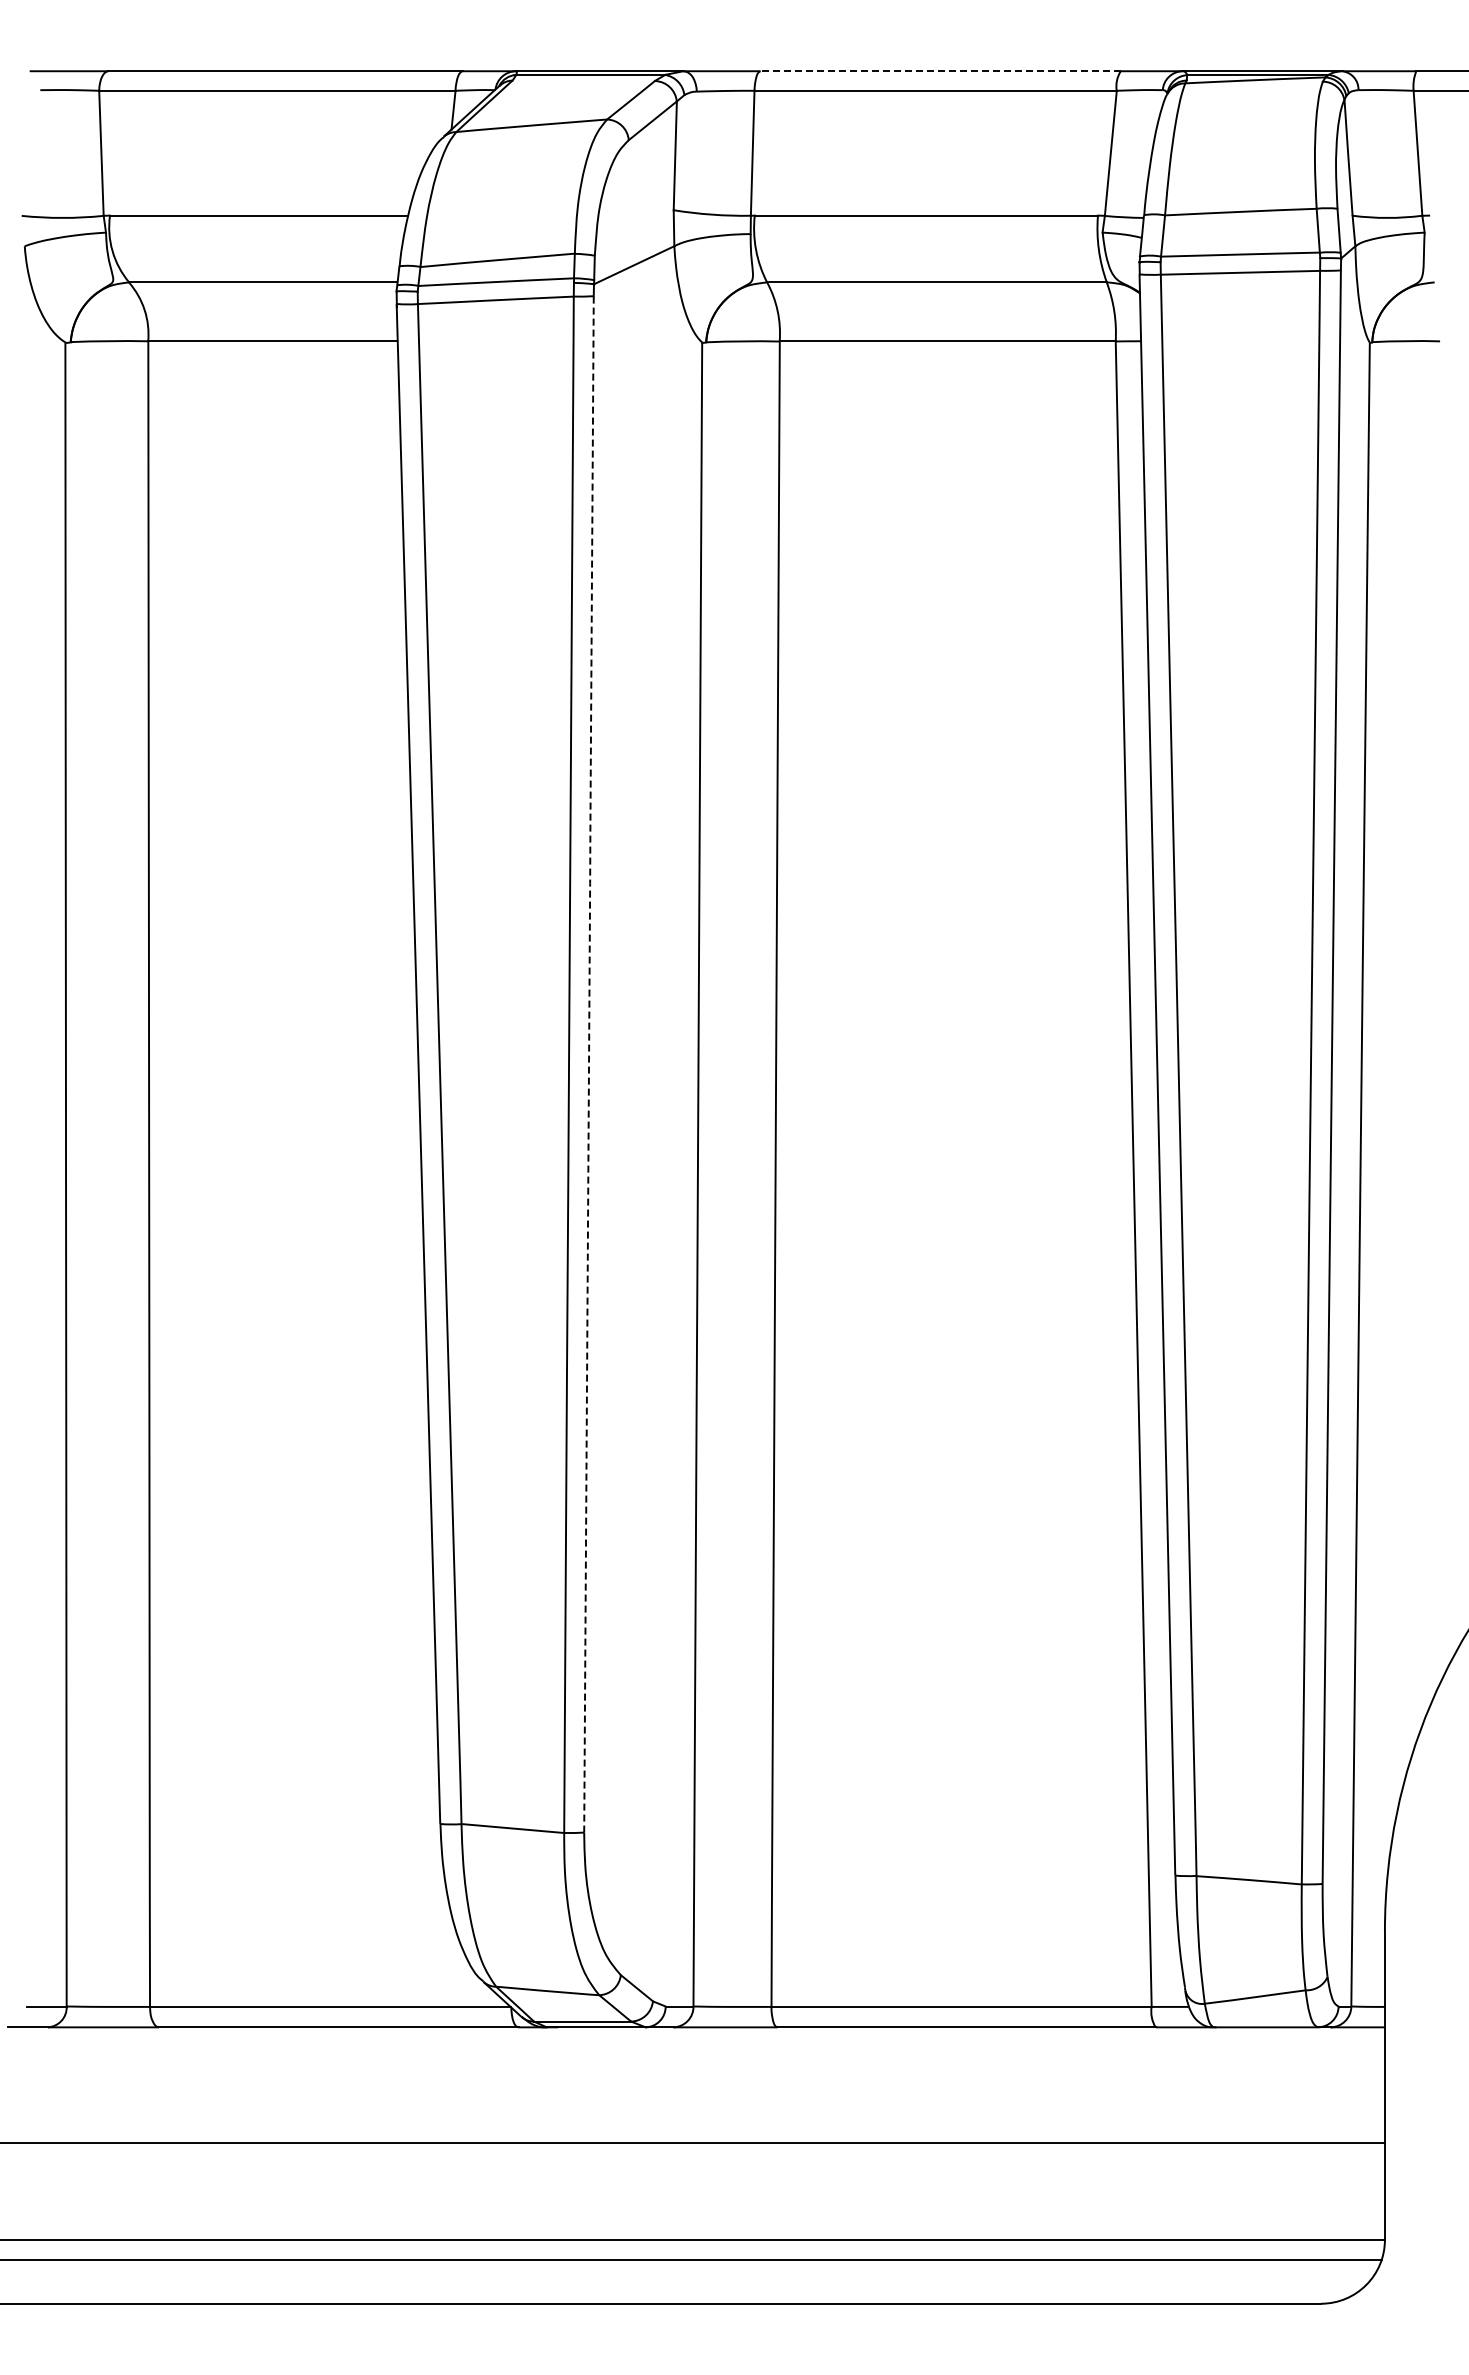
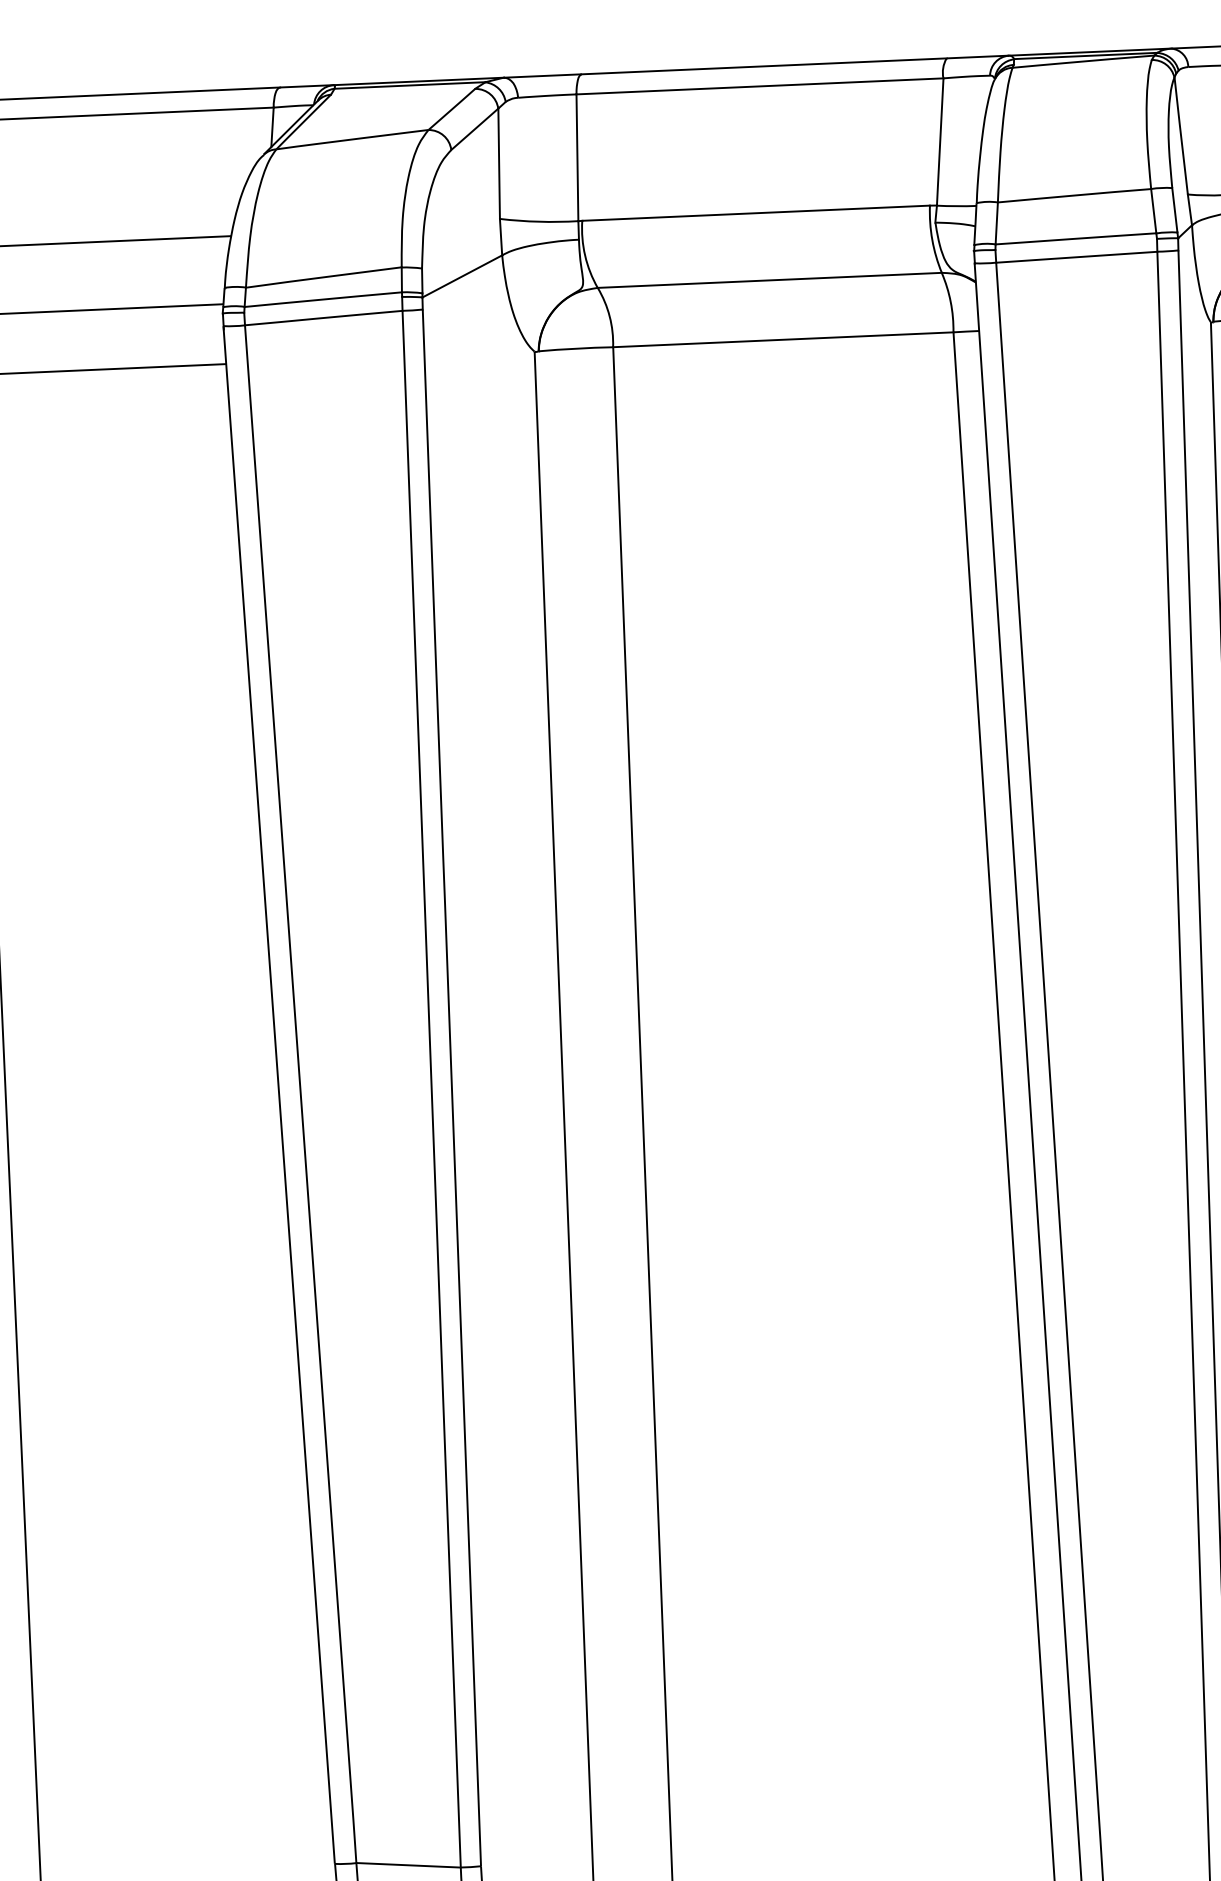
line: (940, 71) -> (764, 66), dashed -> solid
line: (589, 1063) -> (452, 1086), dashed -> solid

